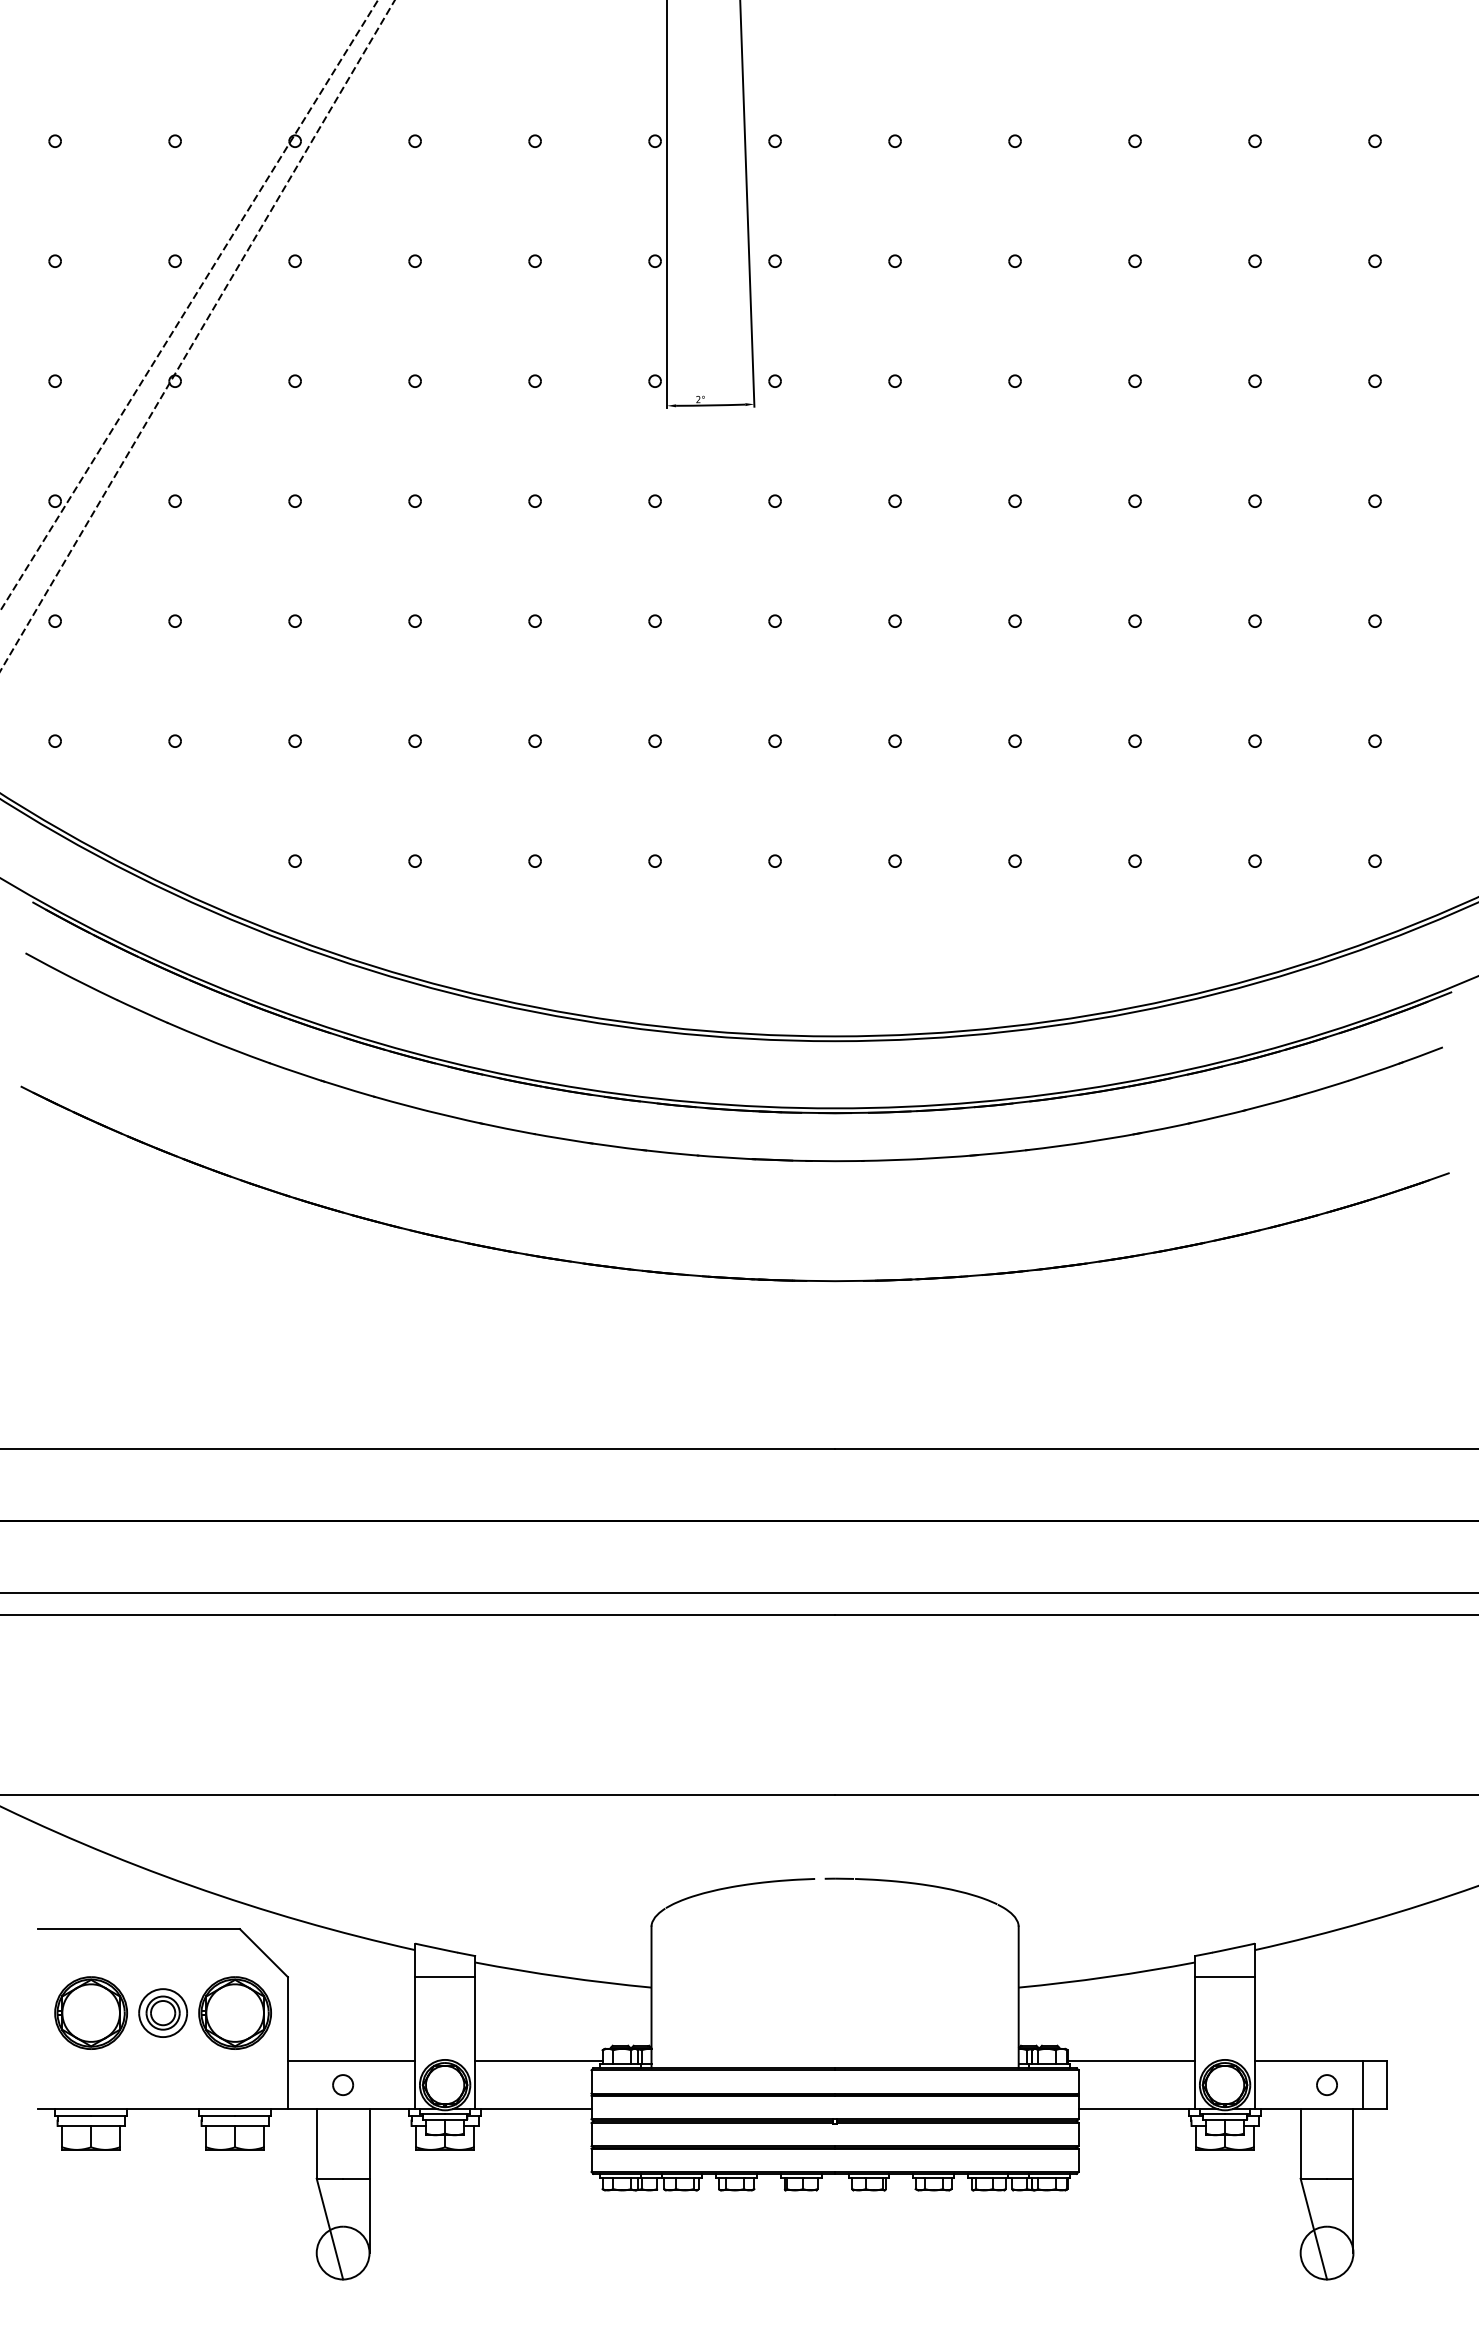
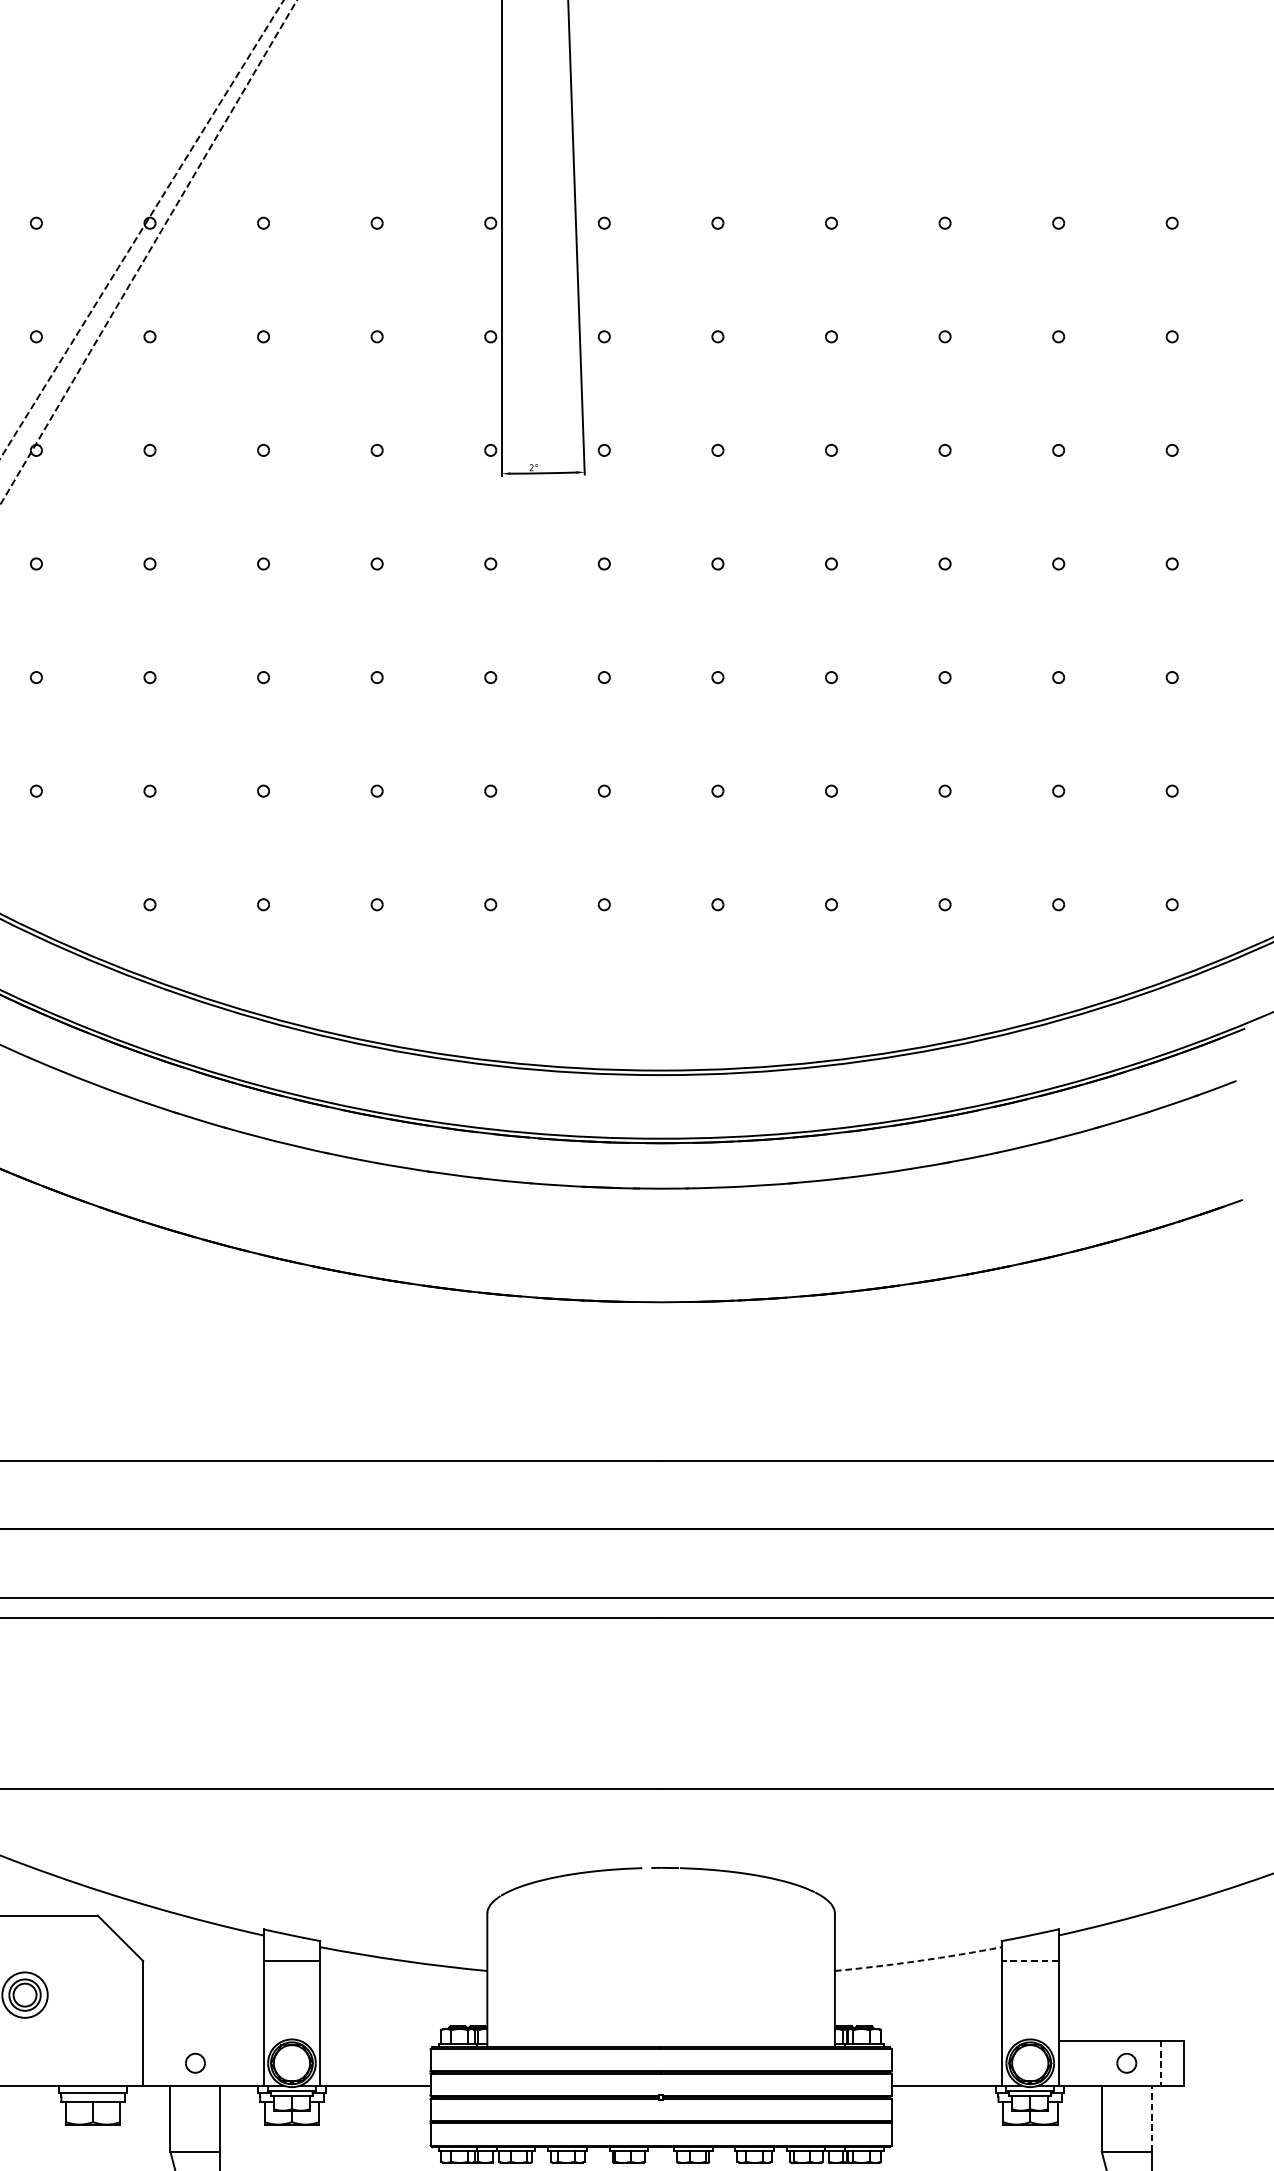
arc: (1107, 1977) -> (918, 1961), solid -> dashed
line: (1225, 1977) -> (1030, 1961), solid -> dashed
part: (234, 2012) -> (92, 1994), removed
line: (351, 2061) -> (203, 2040), removed
line: (538, 2061) -> (380, 2040), removed
line: (1131, 2061) -> (941, 2040), removed
line: (1363, 2085) -> (1161, 2063), solid -> dashed
line: (1353, 2143) -> (1151, 2118), solid -> dashed

